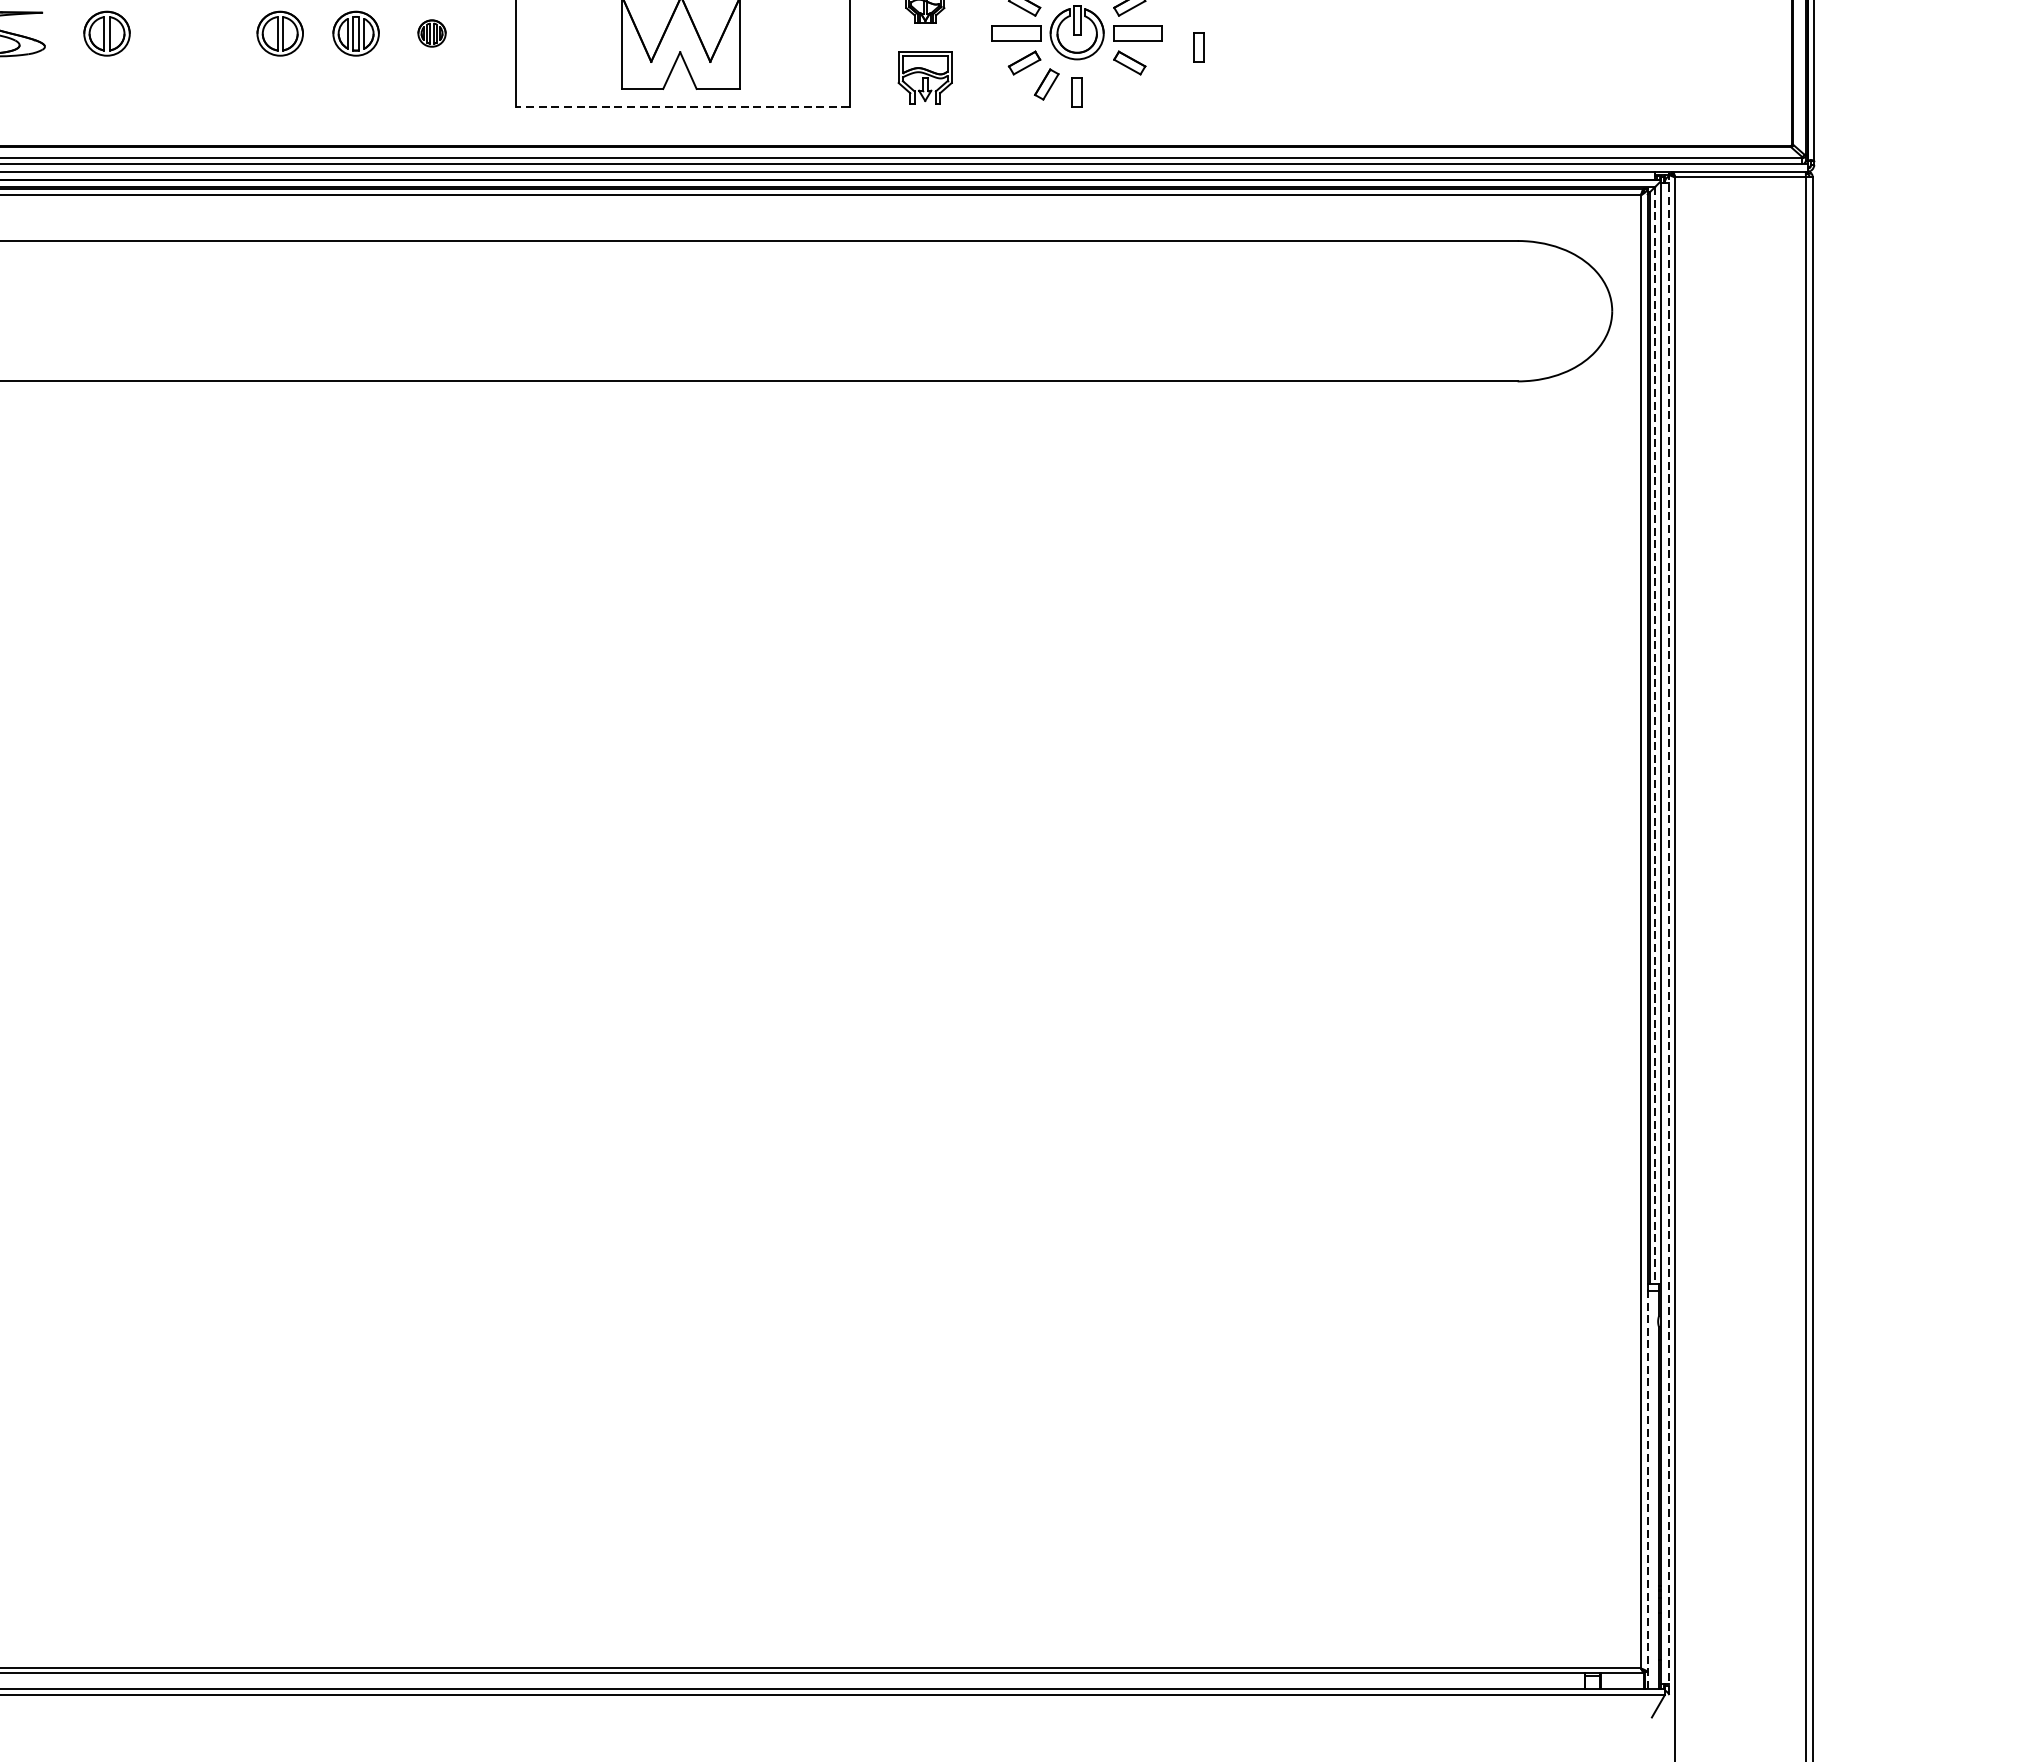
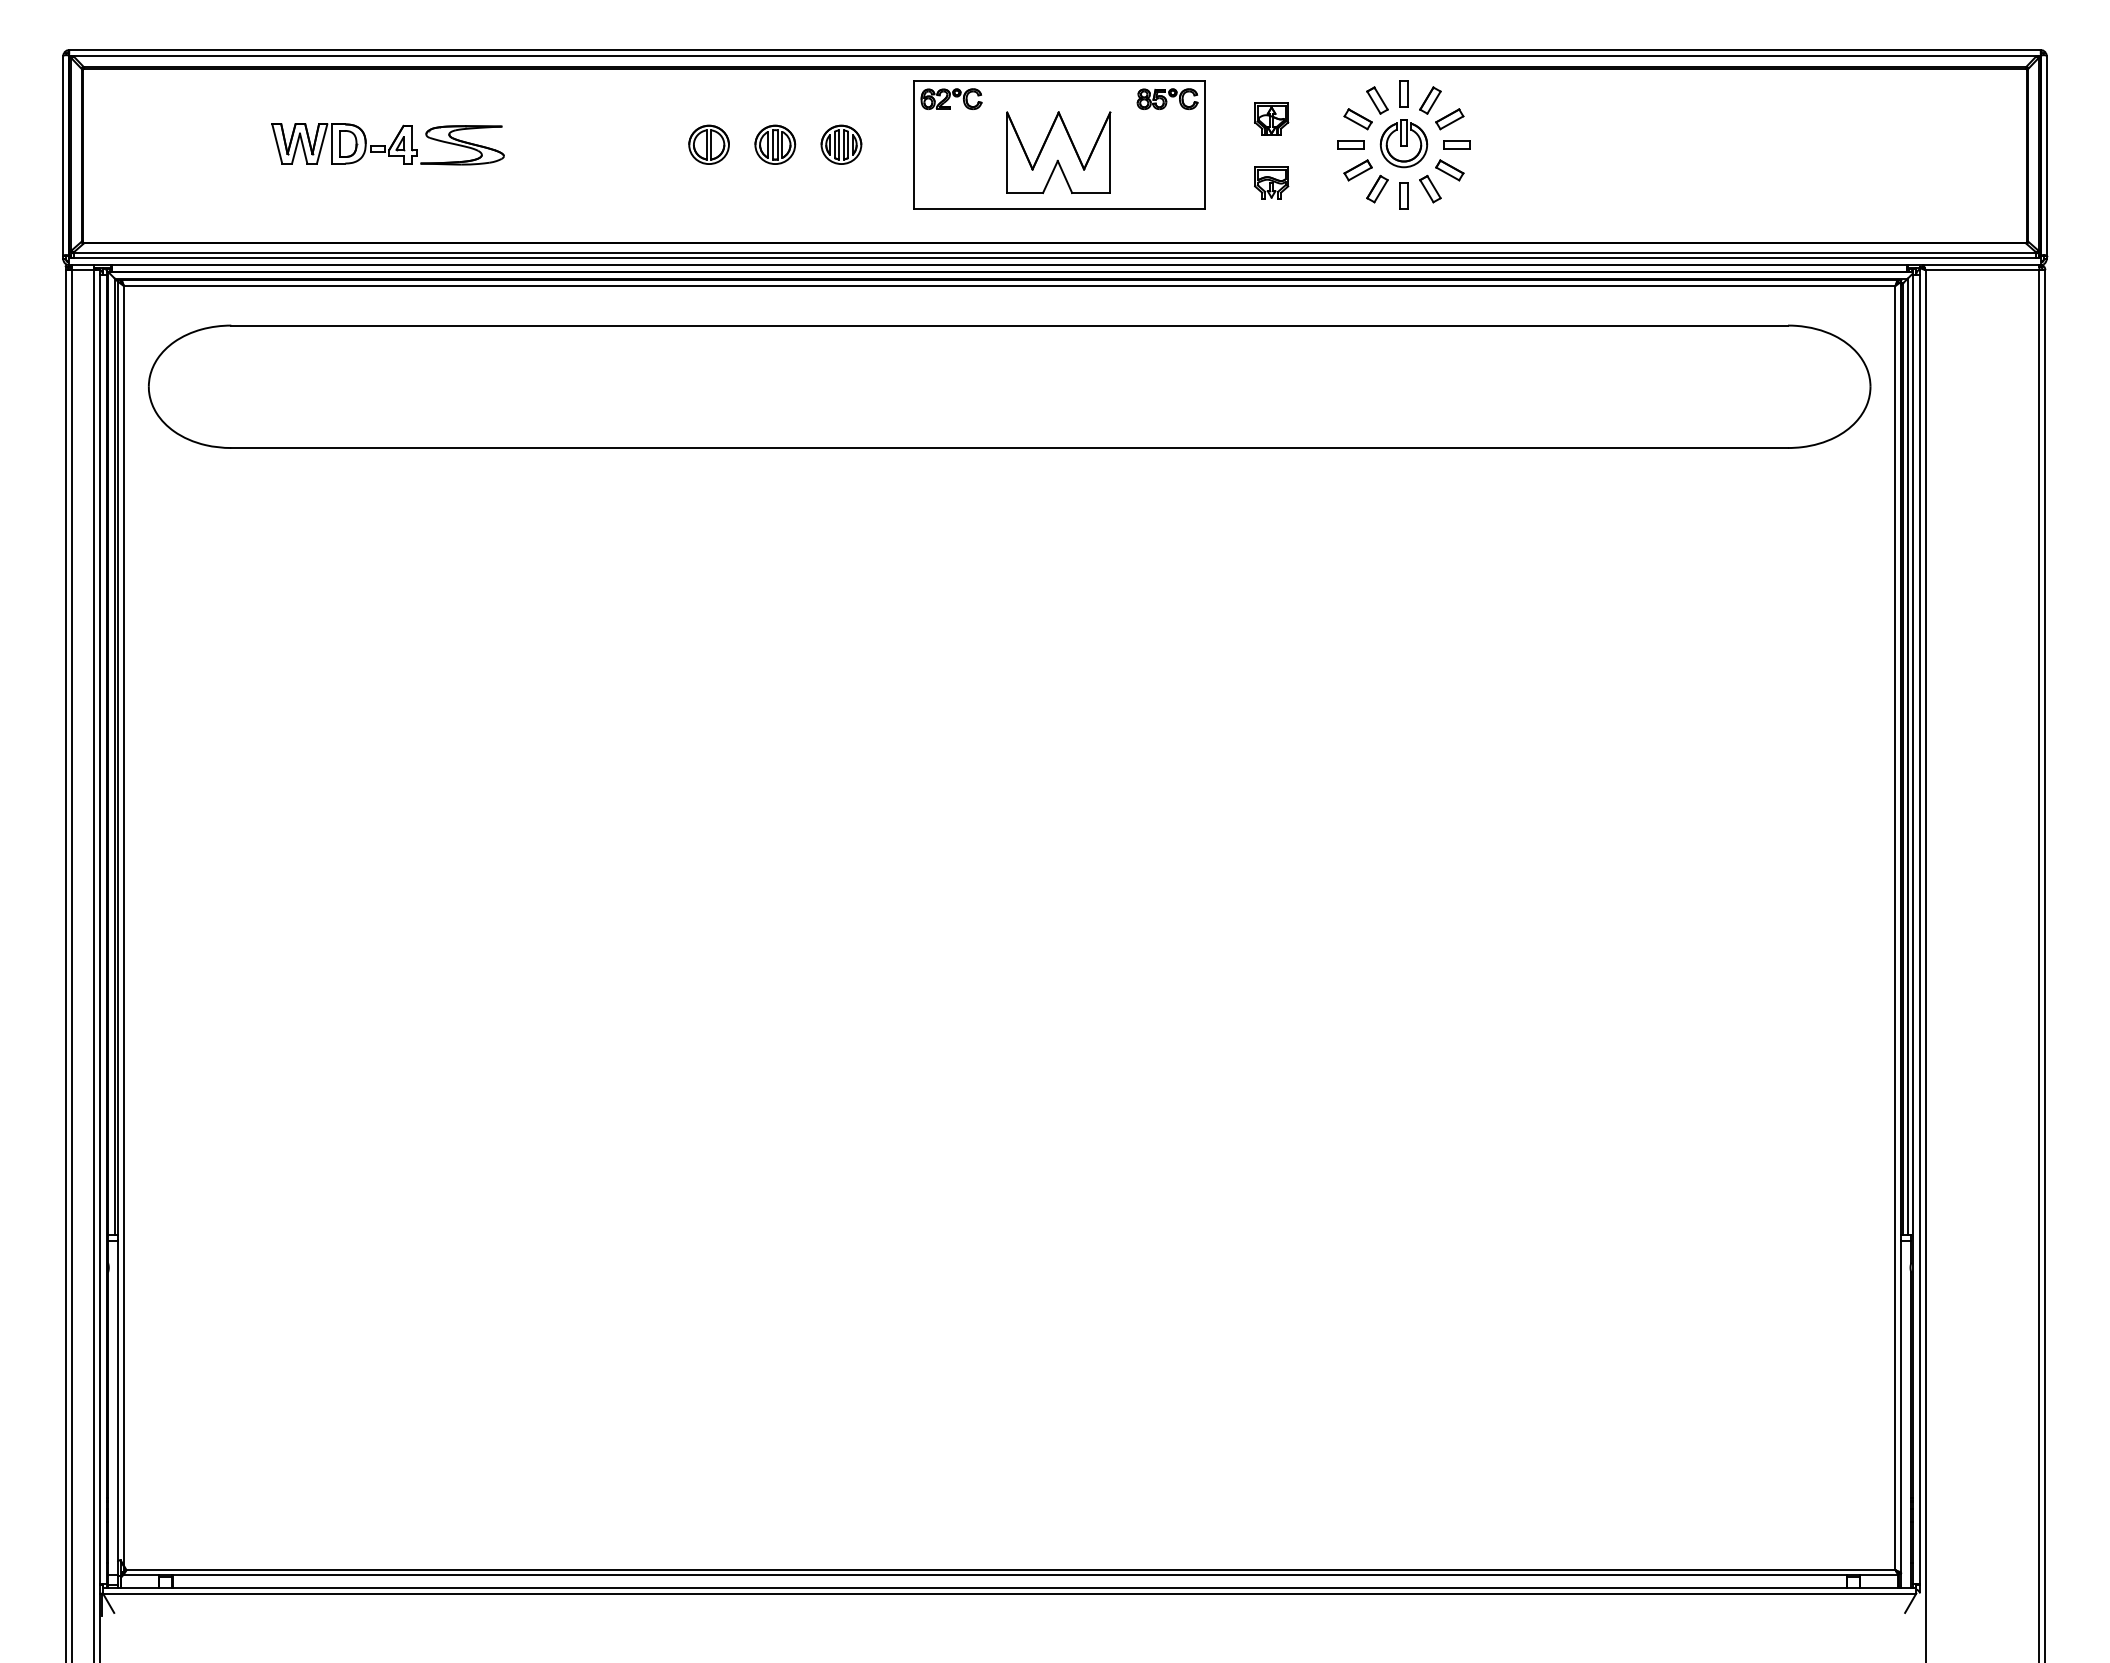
part: (106, 33) -> (557, 144), removed
part: (432, 33) -> (841, 144), size x1.67
part: (1015, 33) -> (1350, 144), size x0.62
part: (1137, 33) -> (1456, 144), size x0.62
part: (1198, 47) -> (1509, 156), removed
part: (925, 76) -> (1271, 182), size x0.71
part: (1107, 83) -> (1430, 188), added
line: (682, 106) -> (1059, 208), dashed -> solid
line: (1654, 736) -> (1907, 757), dashed -> solid
line: (1668, 935) -> (1919, 931), dashed -> solid
line: (1647, 1489) -> (1901, 1414), dashed -> solid

